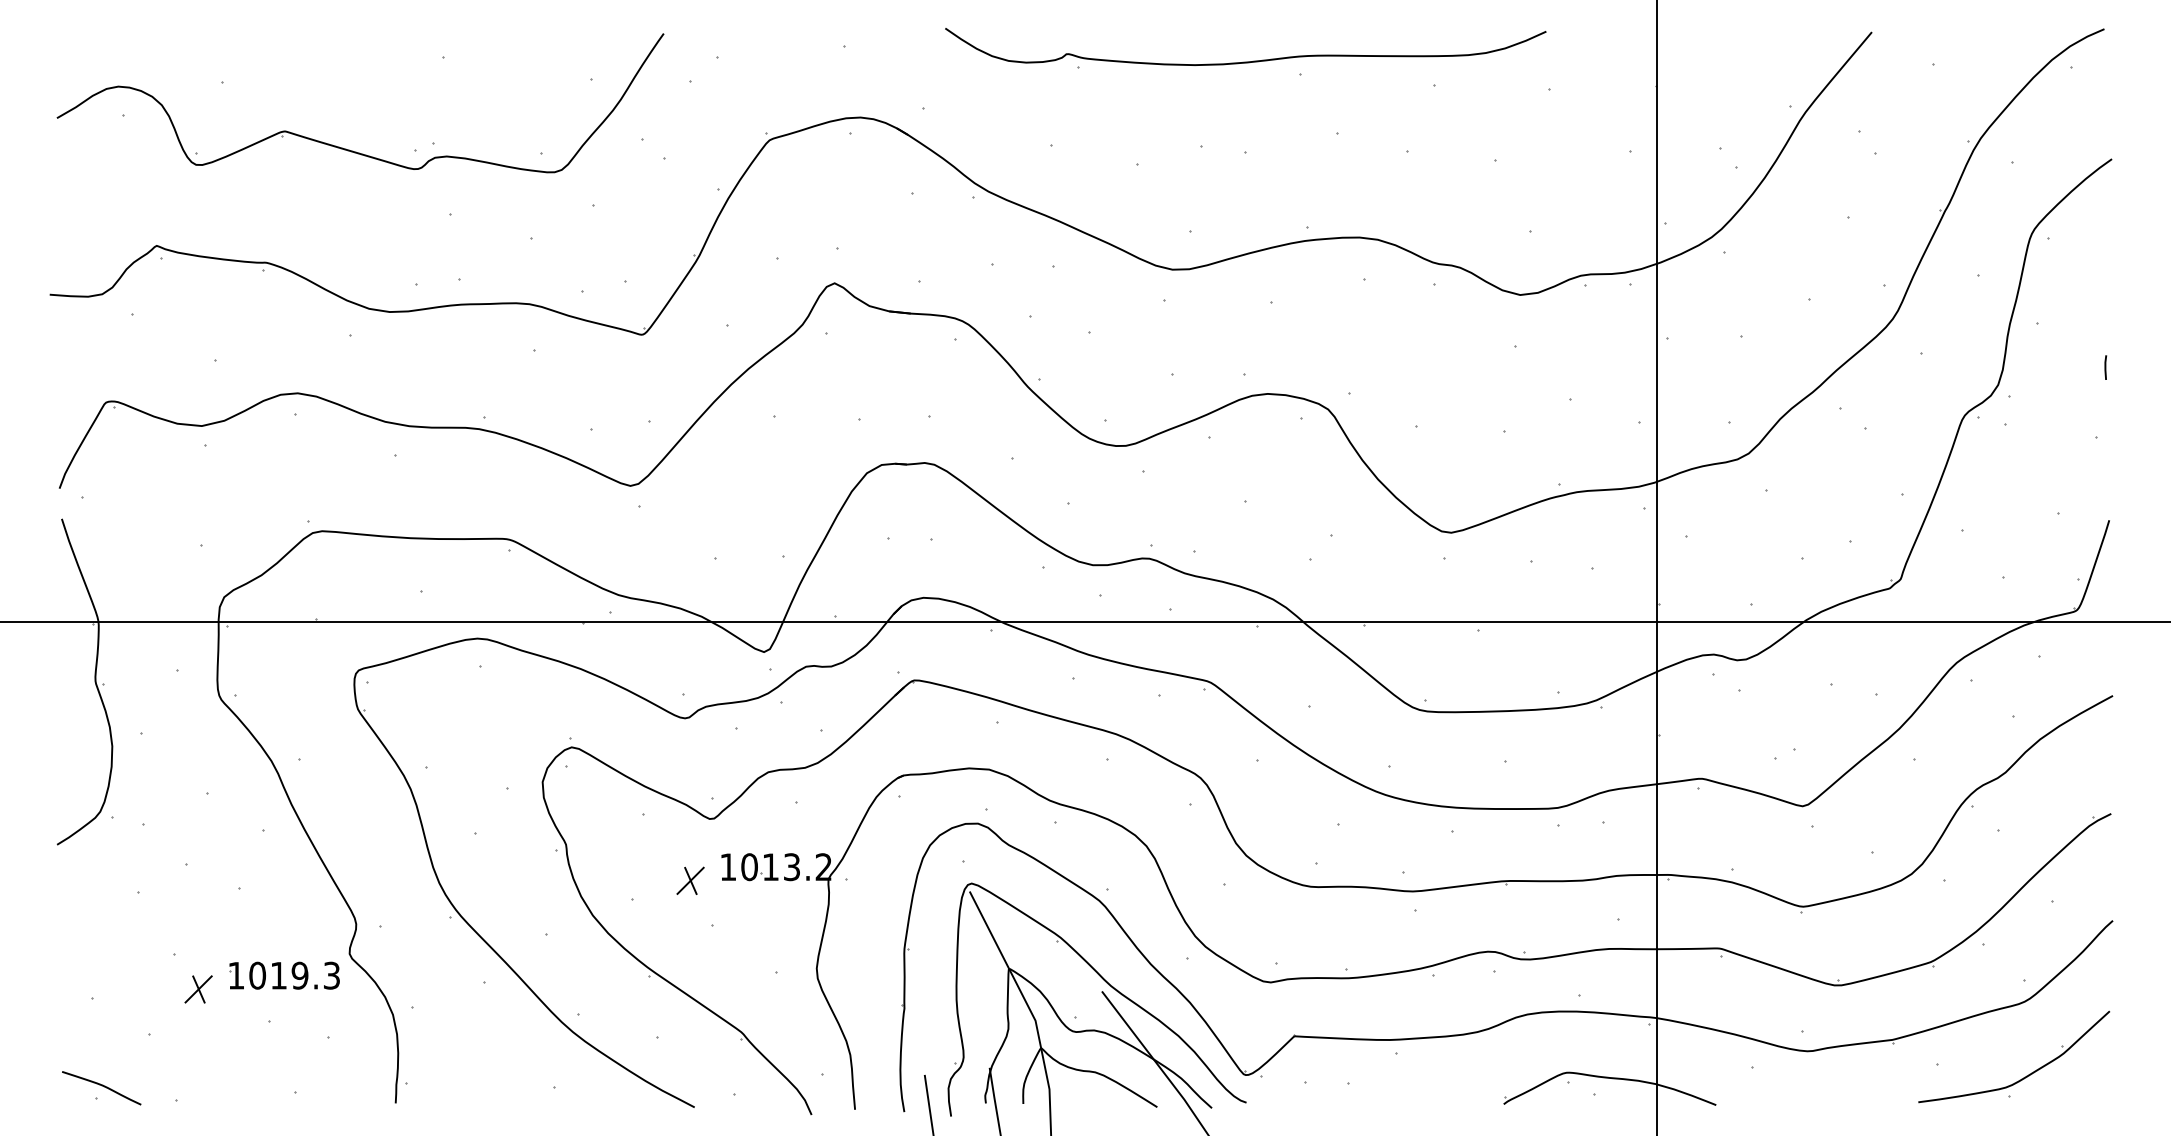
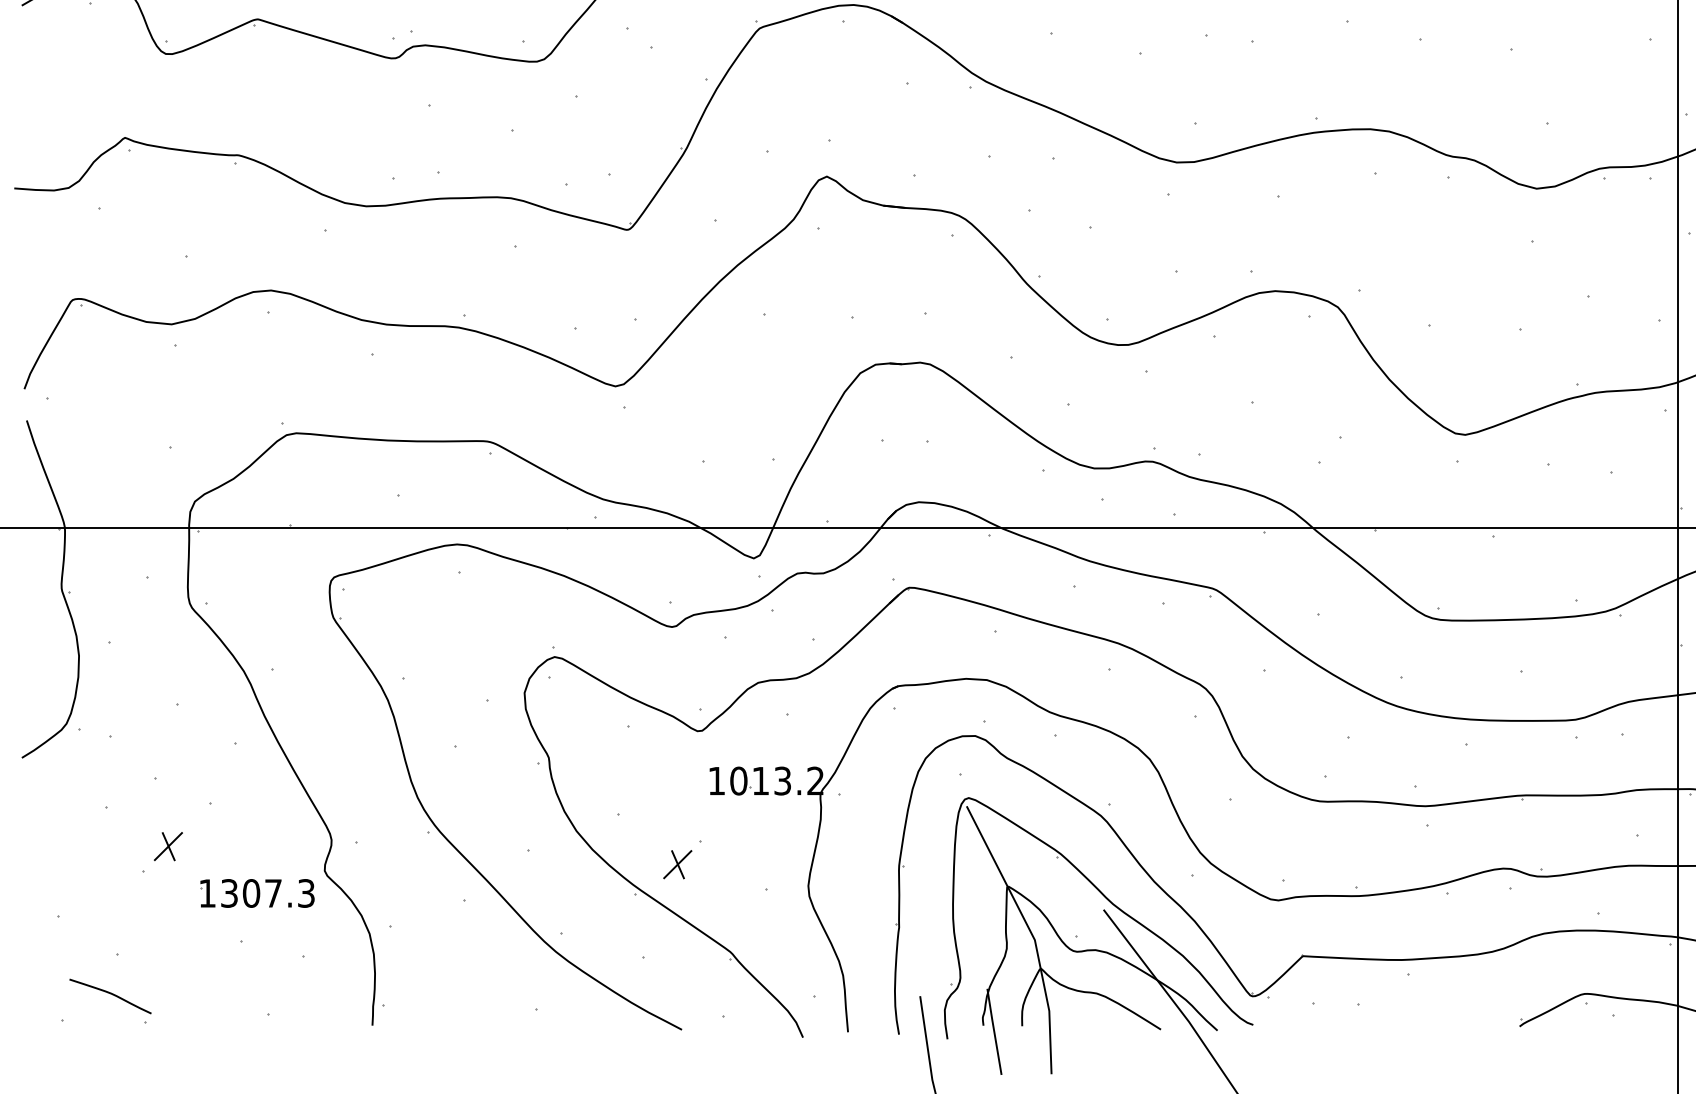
part: (690, 880) -> (677, 864), moved
text: (278, 975) -> (251, 893), 1019.3 -> 1307.3
part: (198, 989) -> (168, 846), moved
curve: (101, 1086) -> (110, 994), moved

